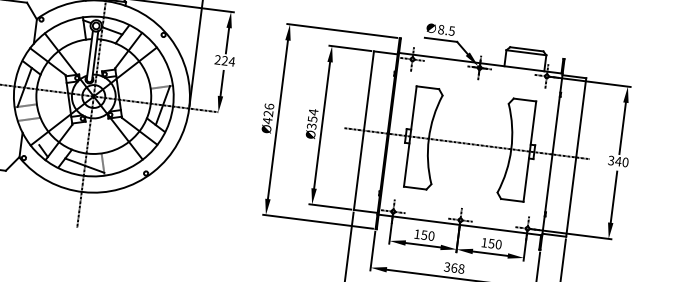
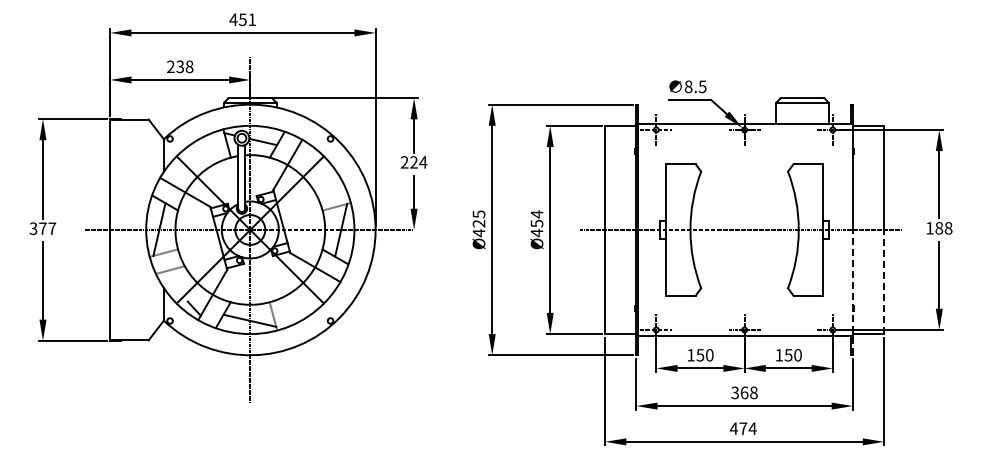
text: (268, 106) -> (478, 214), Ø426 -> Ø425
text: (311, 126) -> (536, 233), Ø354 -> Ø454
text: (618, 161) -> (939, 228), 340 -> 188
line: (571, 196) -> (884, 281), solid -> dashed
line: (546, 202) -> (852, 292), solid -> dashed

